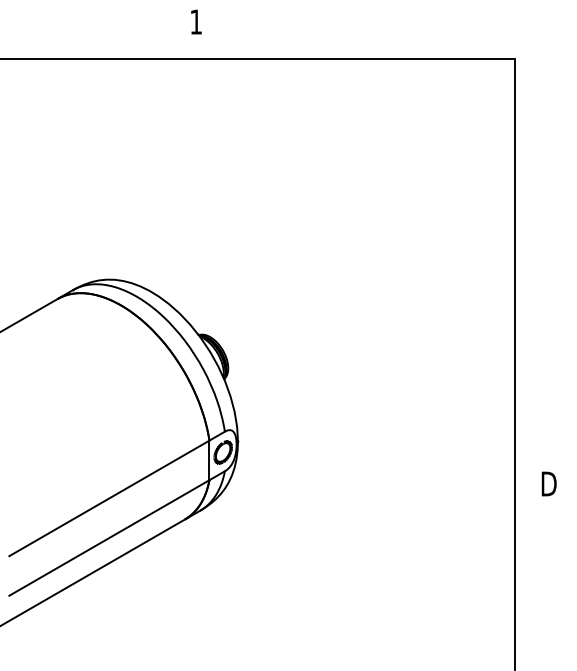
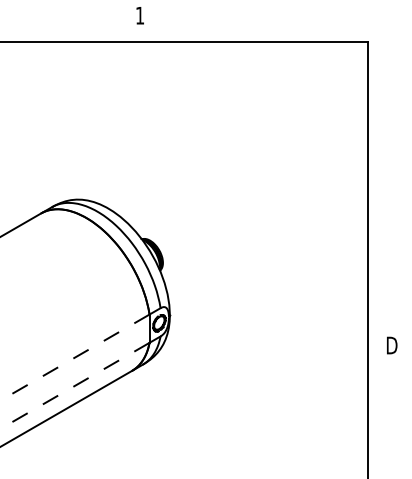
line: (108, 499) -> (77, 356), solid -> dashed
line: (108, 538) -> (77, 384), solid -> dashed

